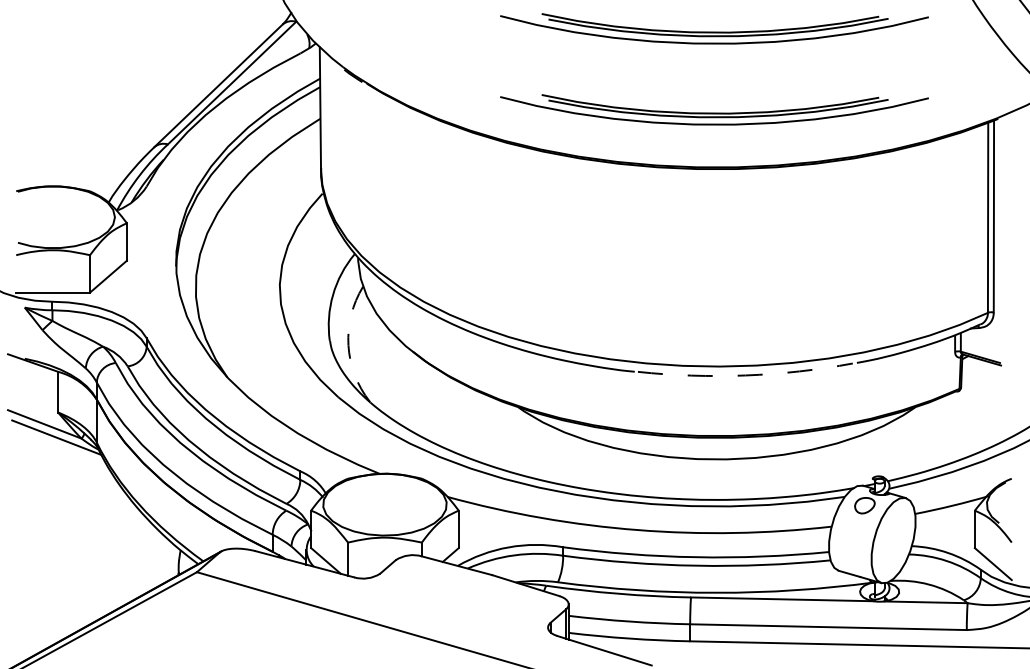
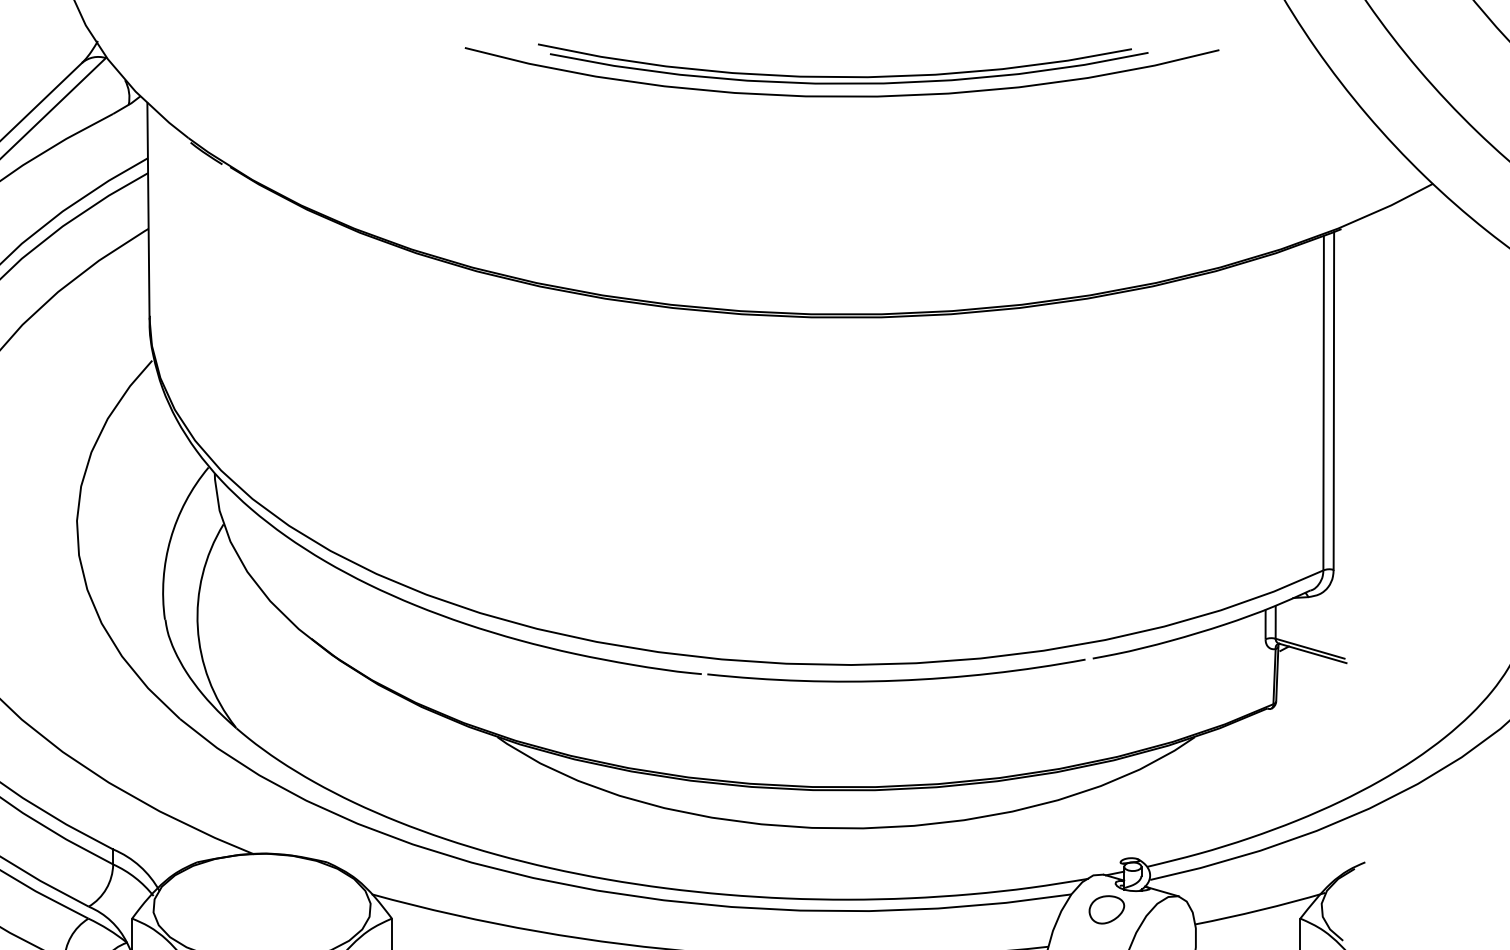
part: (714, 109) -> (842, 212), removed
arc: (348, 345) -> (197, 627), dashed -> solid
arc: (745, 375) -> (896, 680), dashed -> solid

